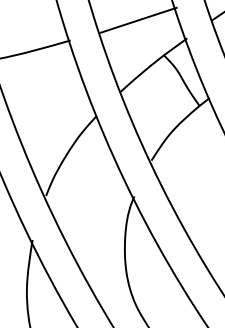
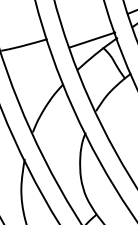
line: (138, 19) -> (92, 39), moved

